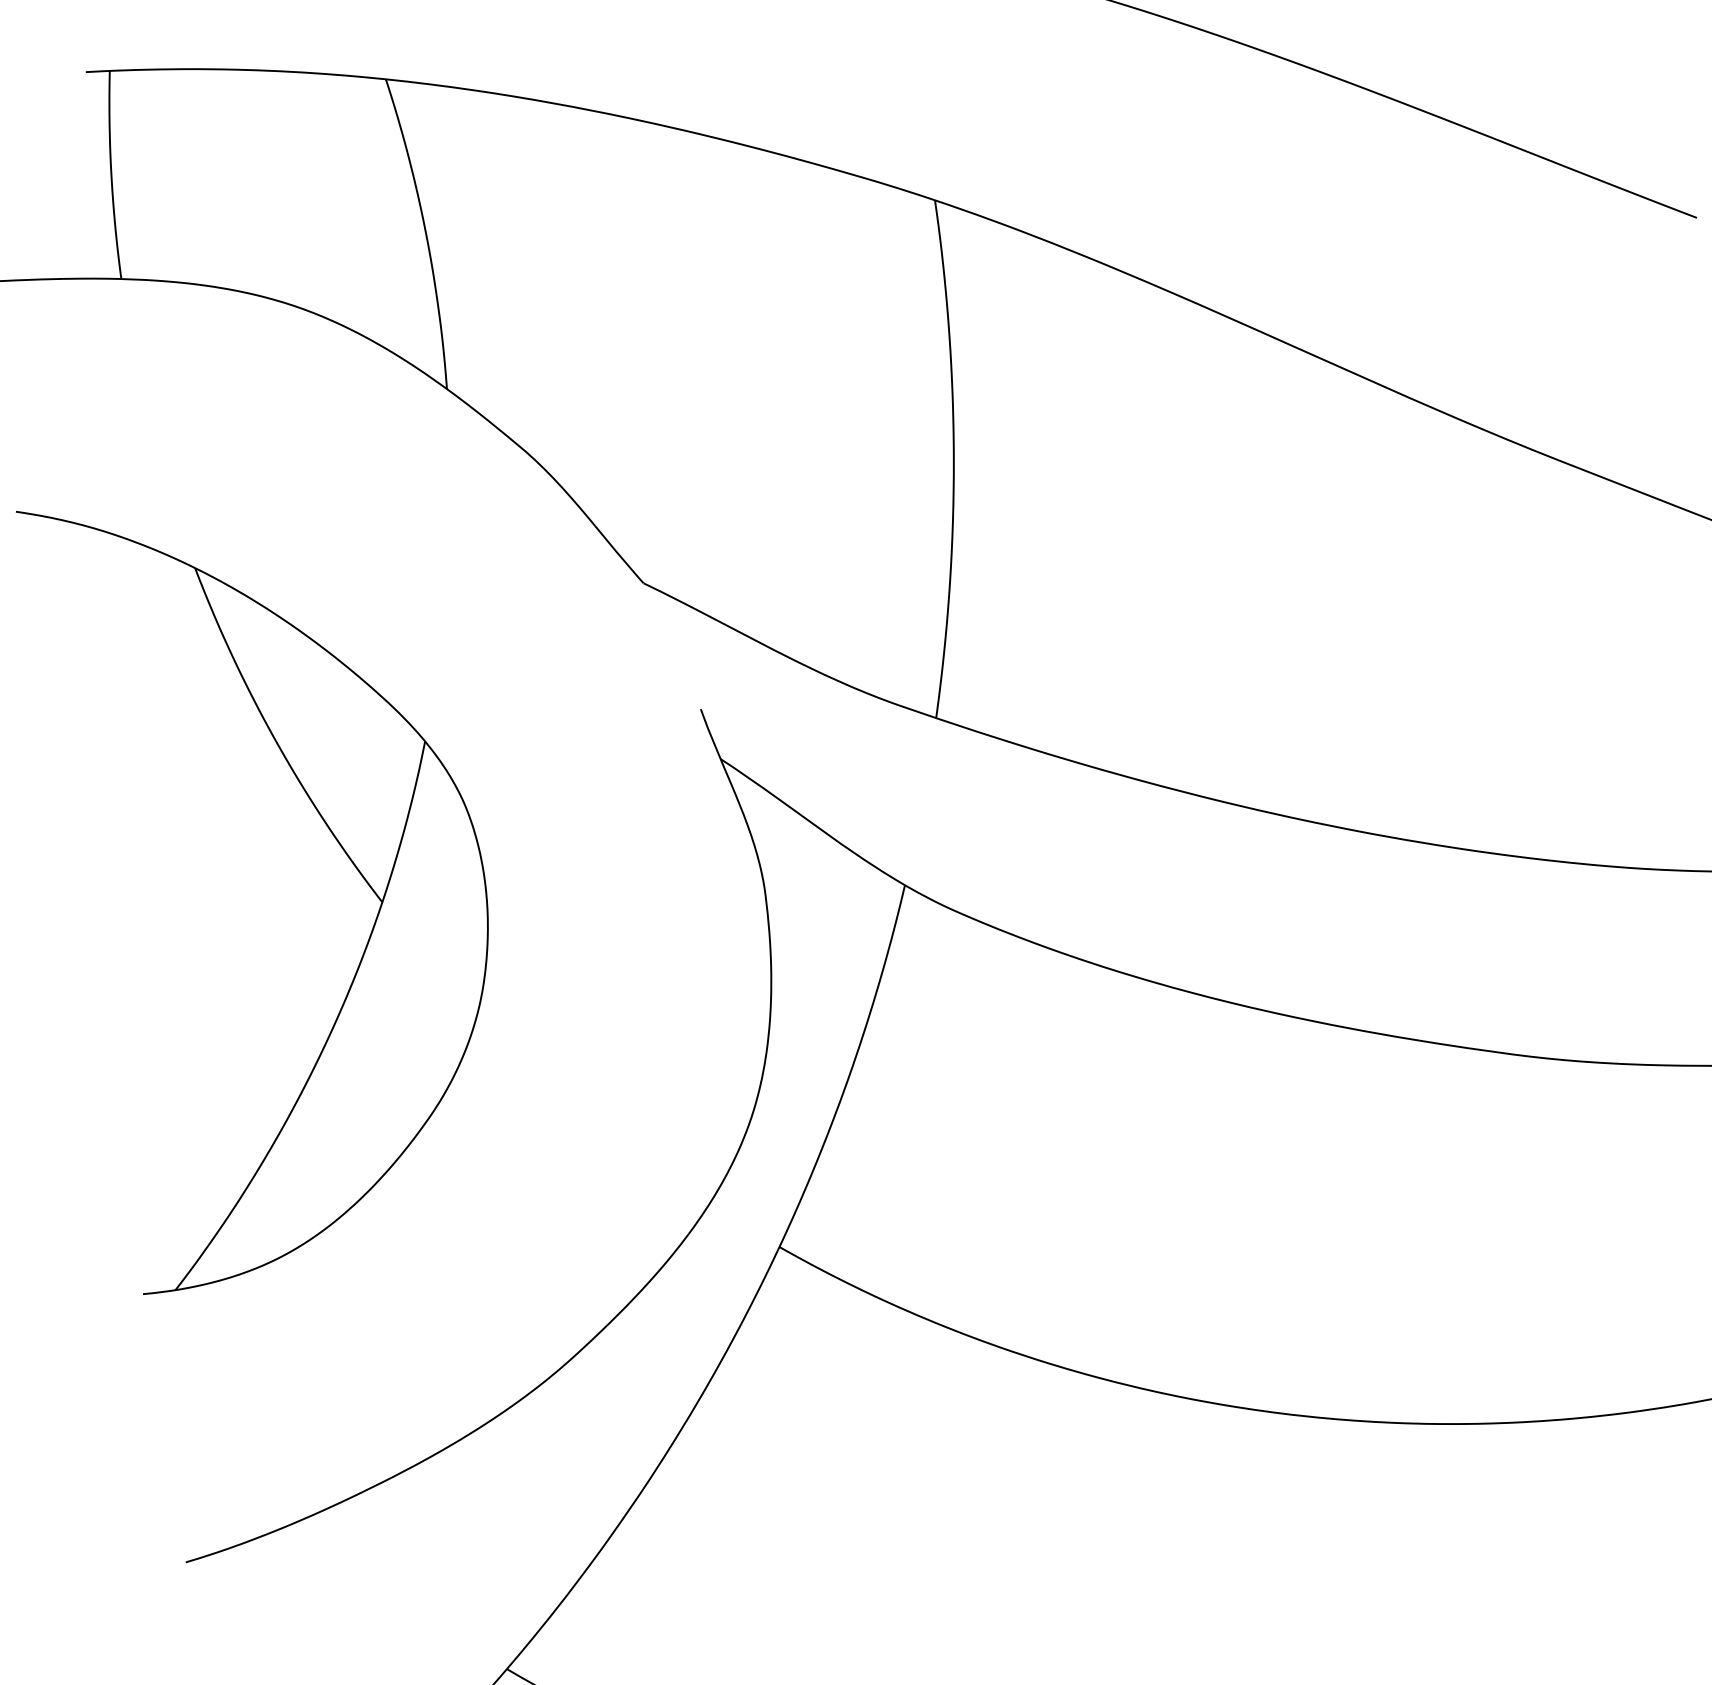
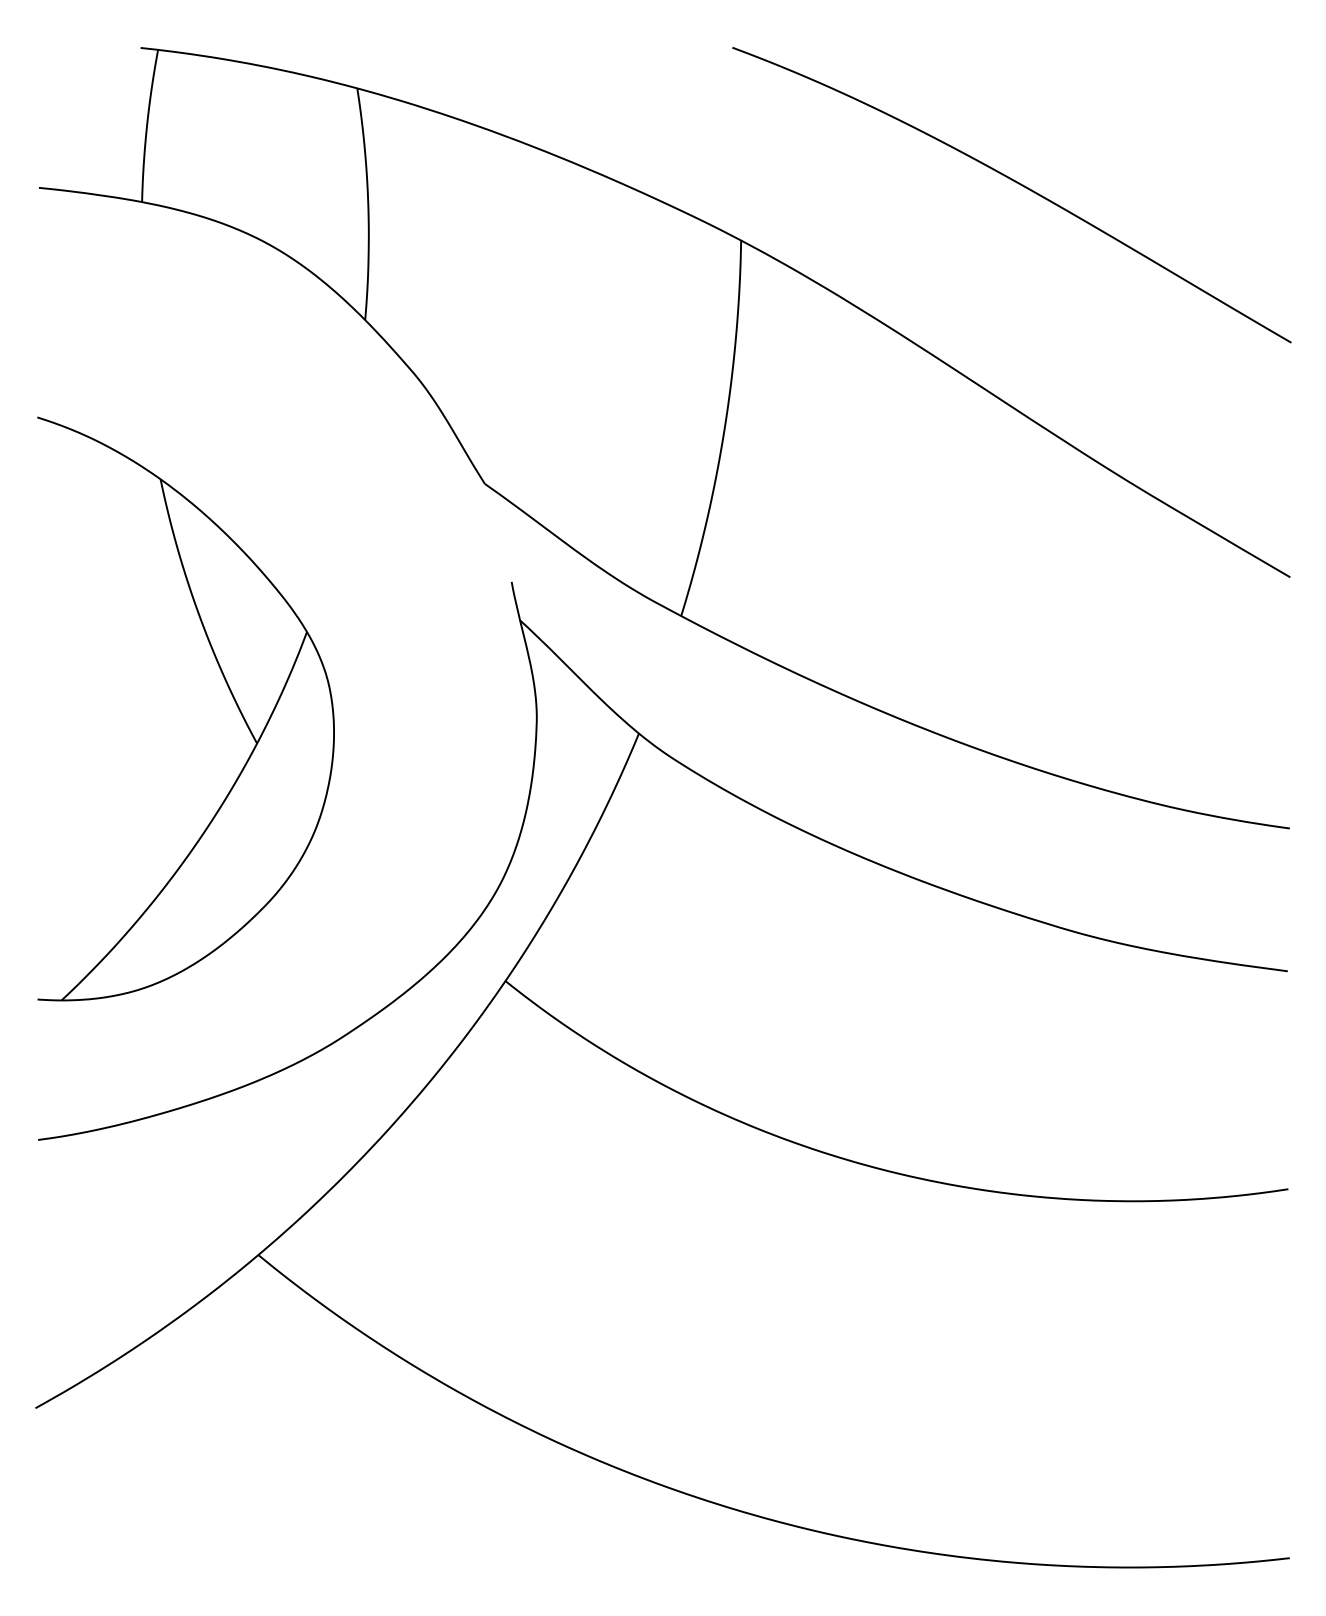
part: (333, 838) -> (229, 691), moved

